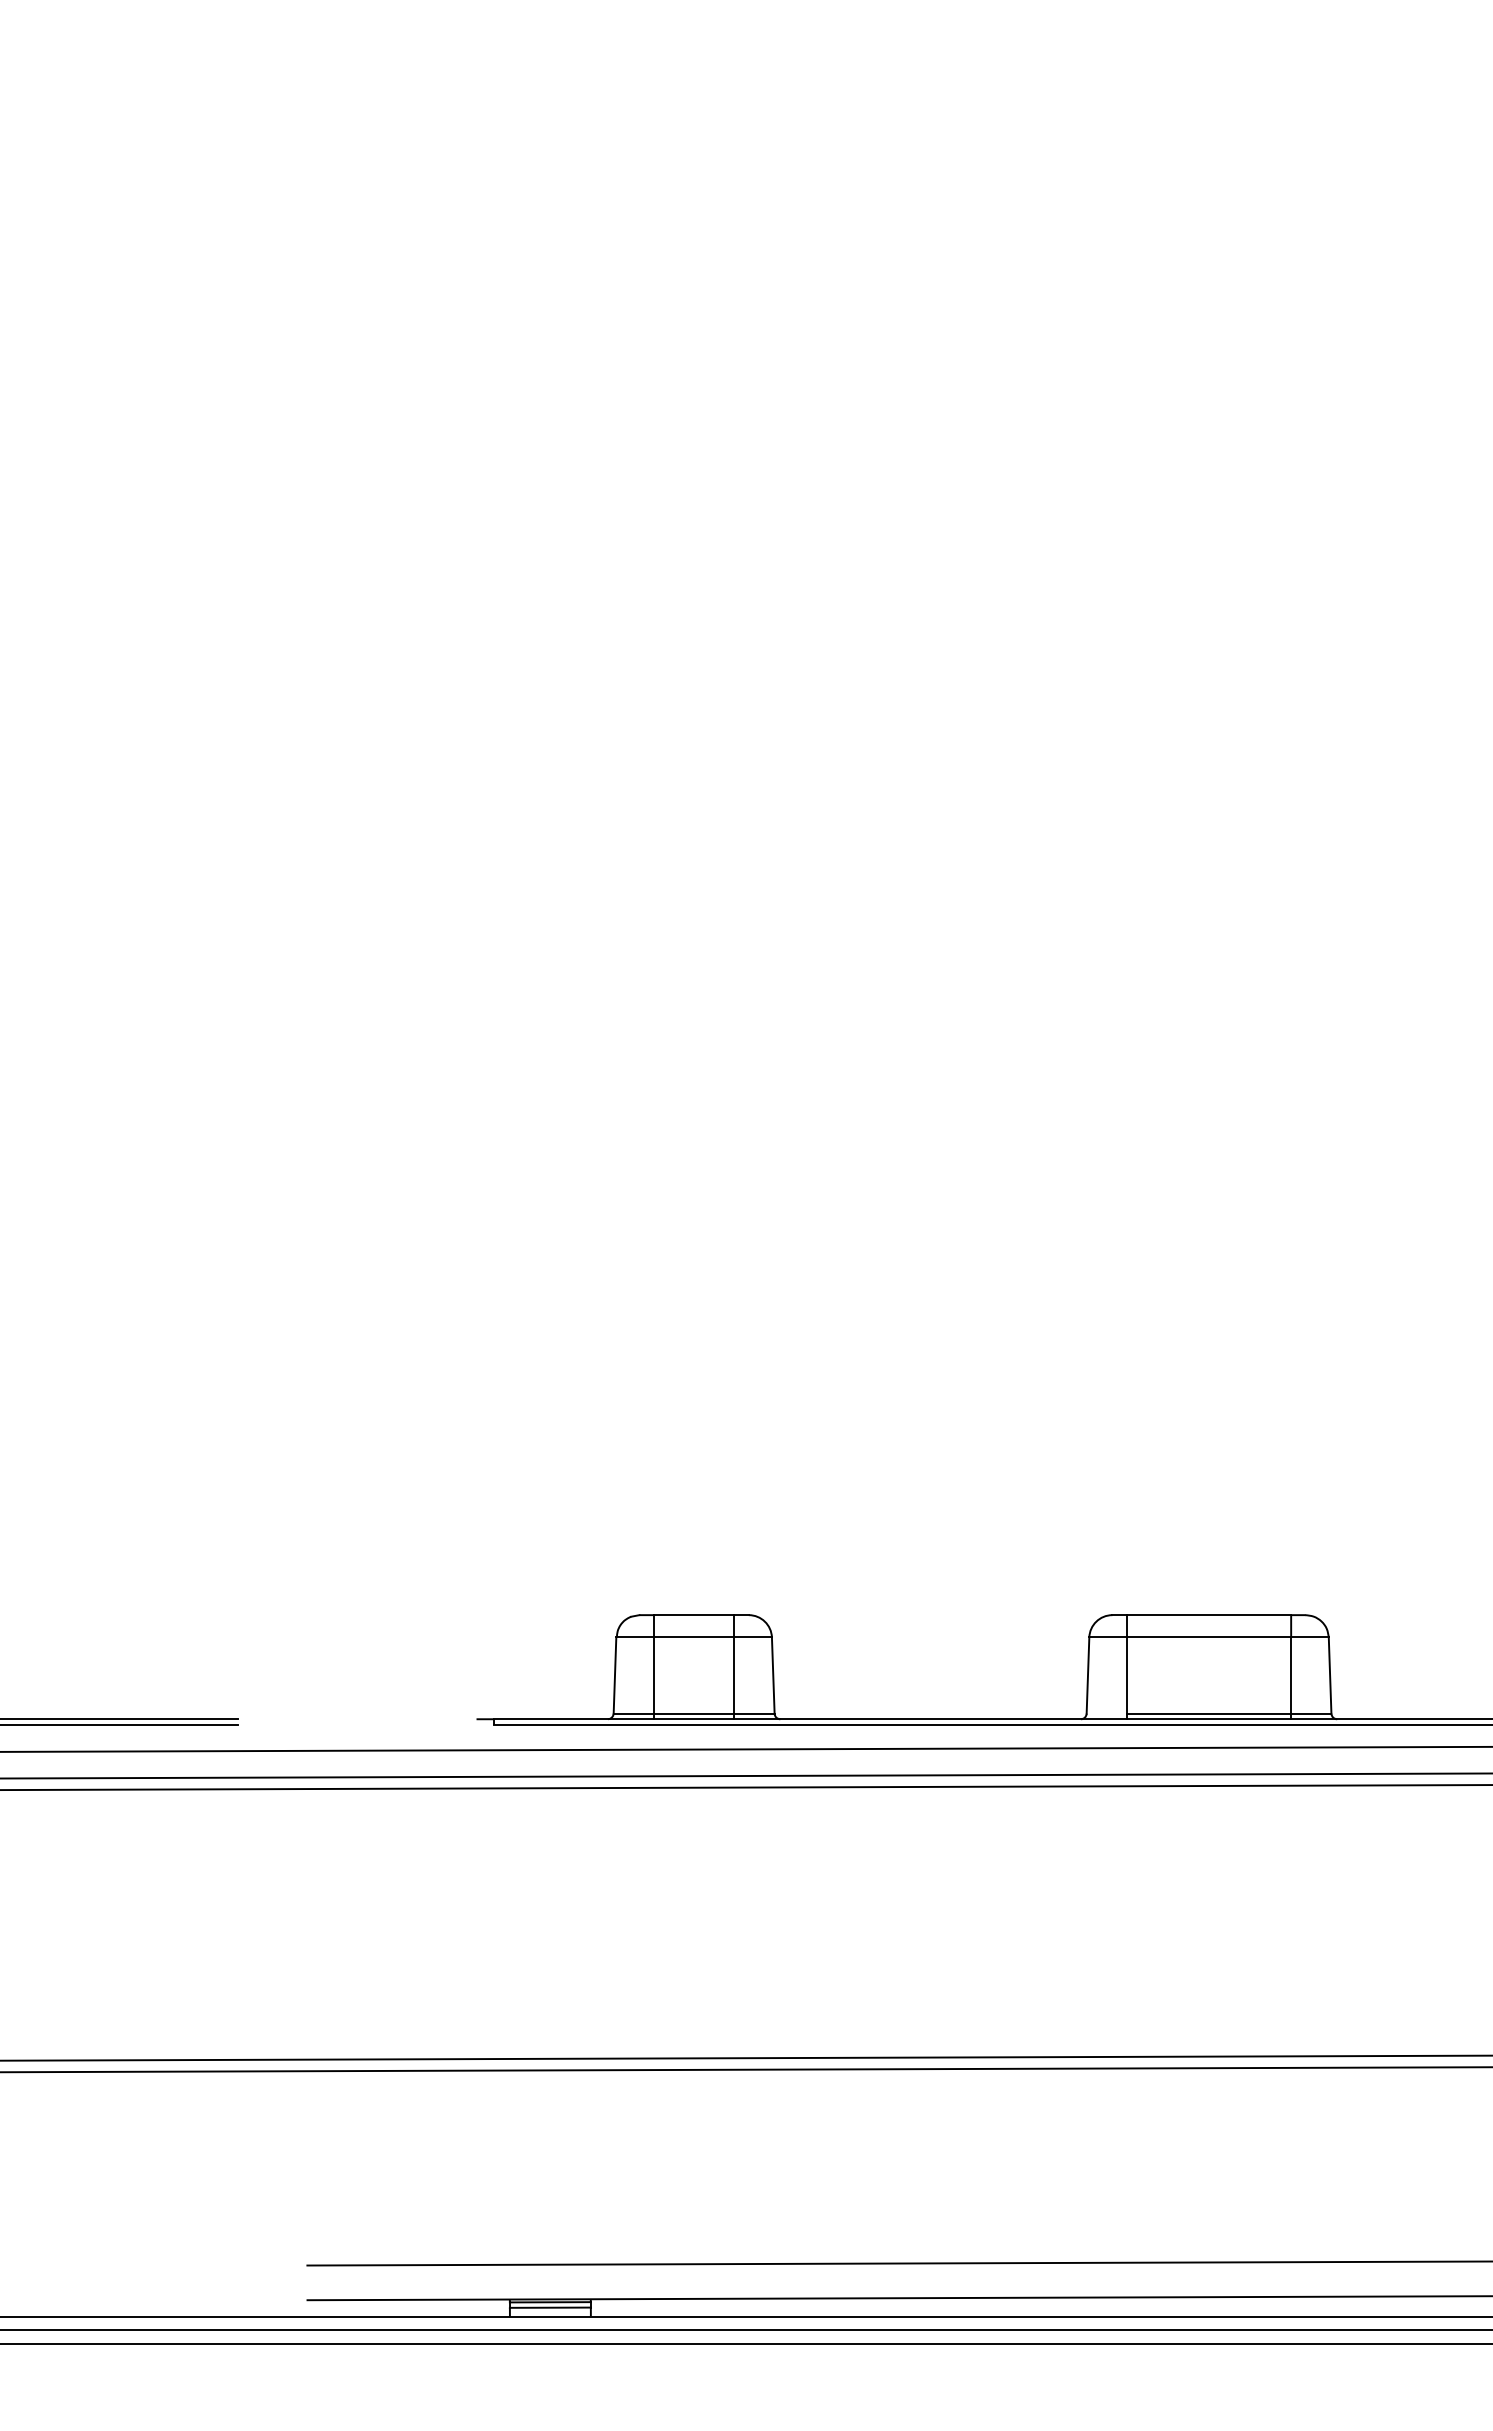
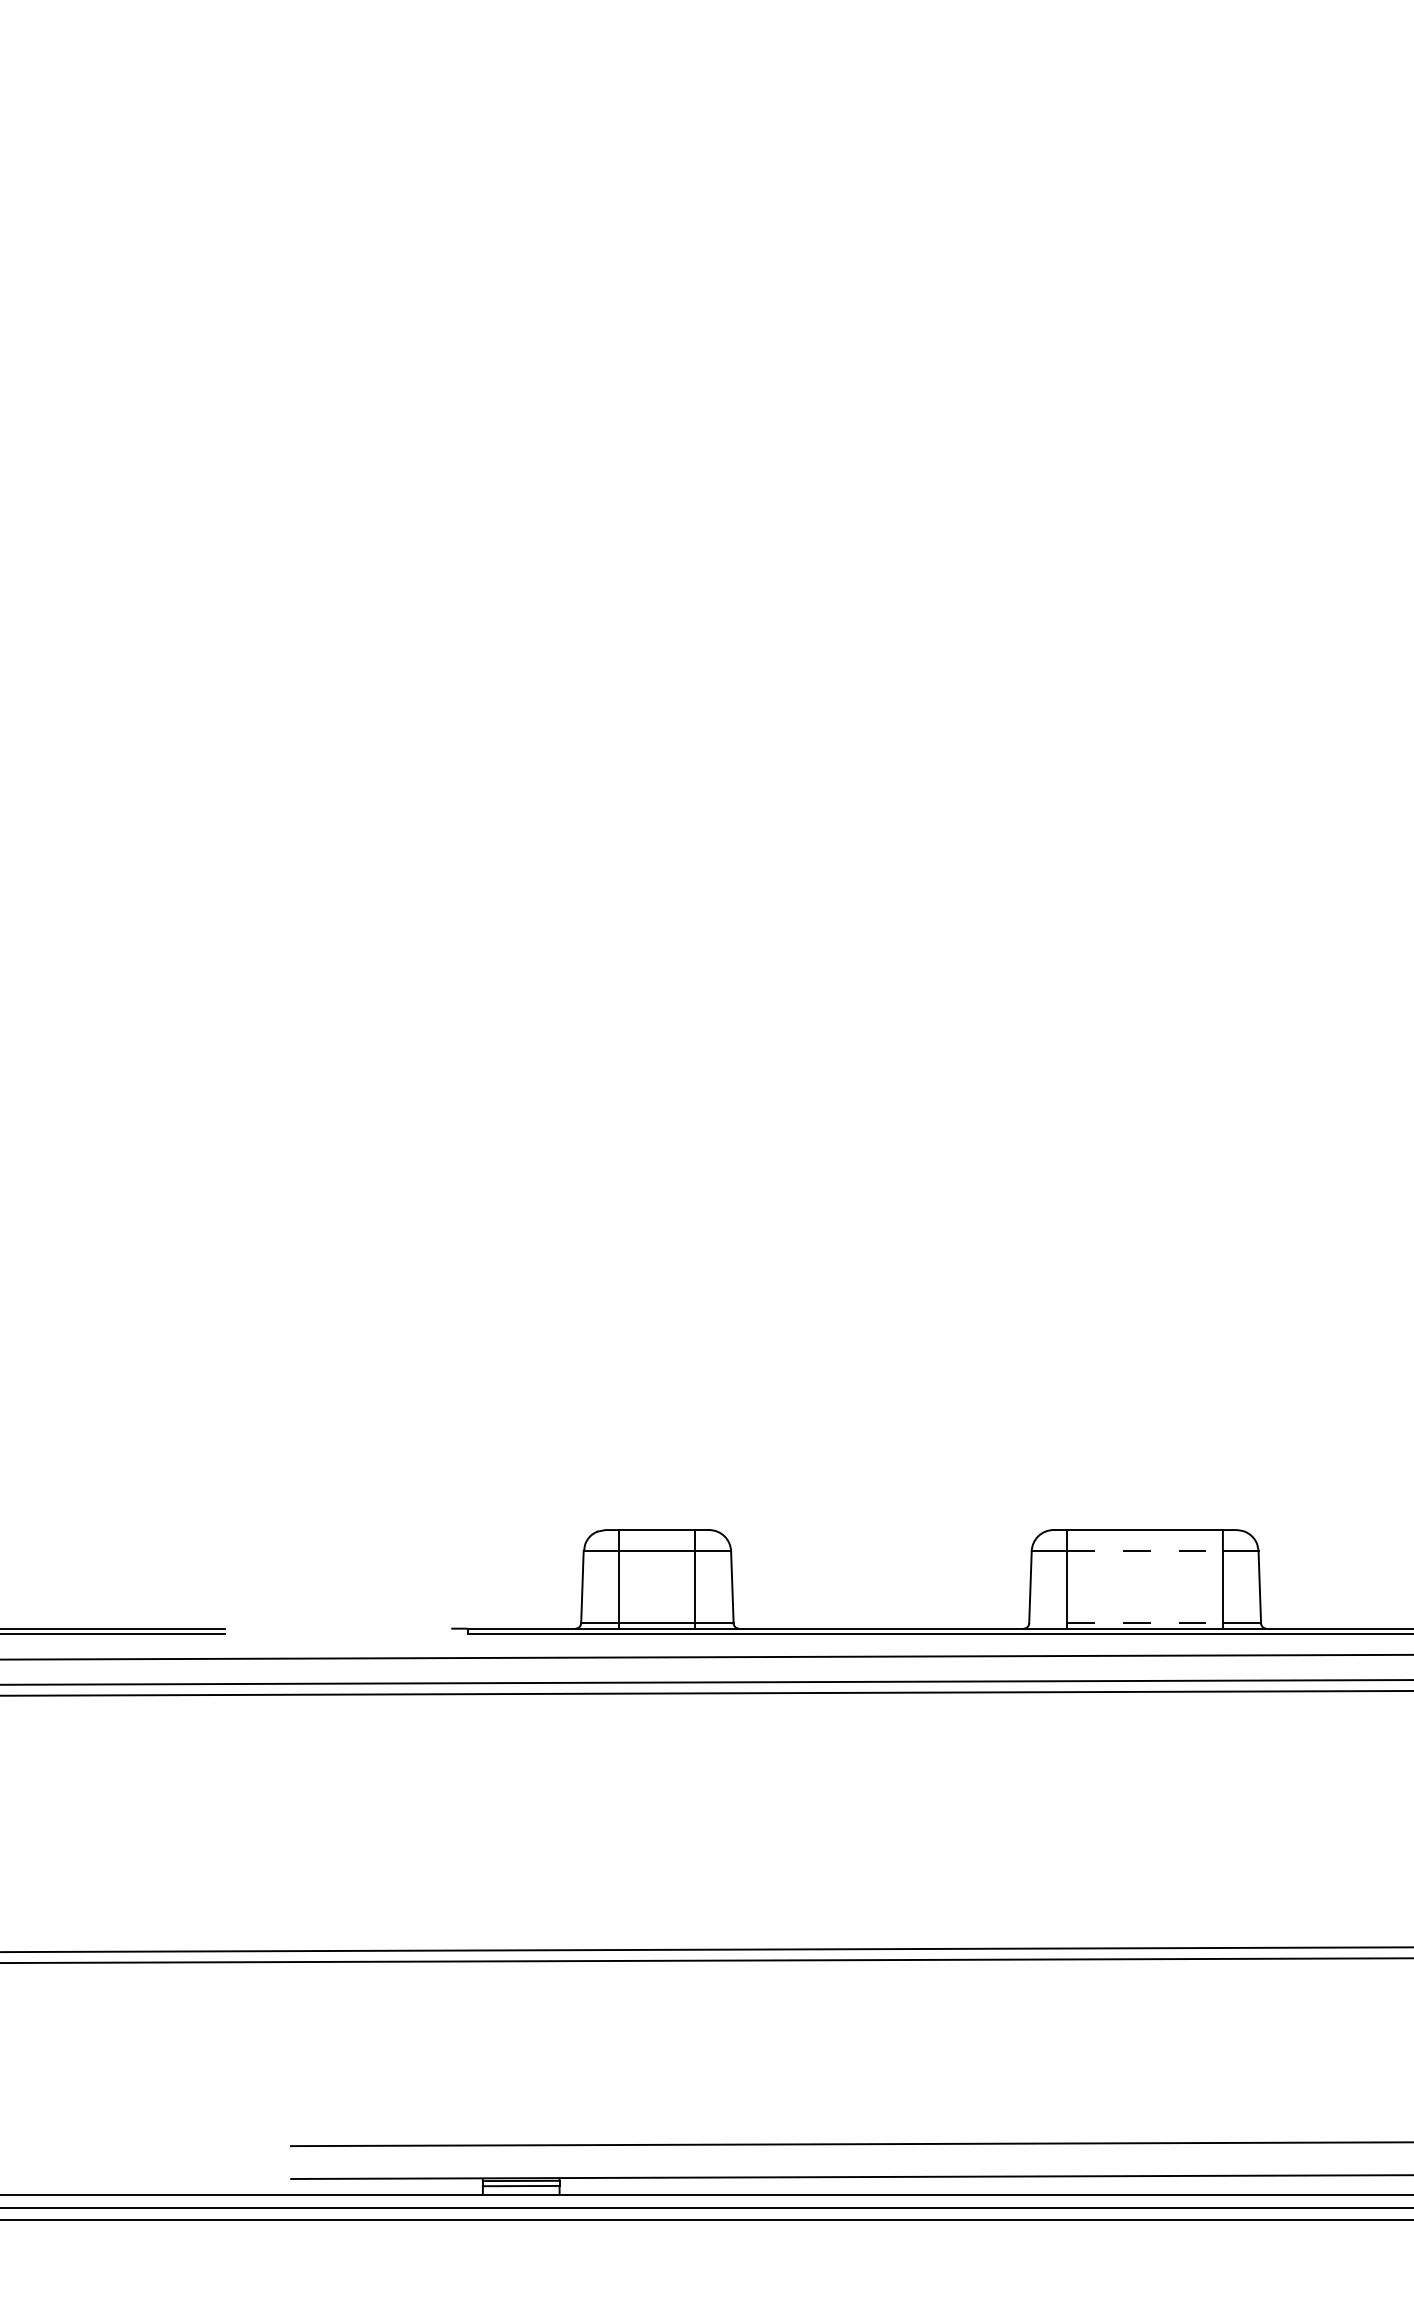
line: (1209, 1637) -> (1145, 1551), solid -> dashed
line: (1209, 1713) -> (1145, 1623), solid -> dashed

